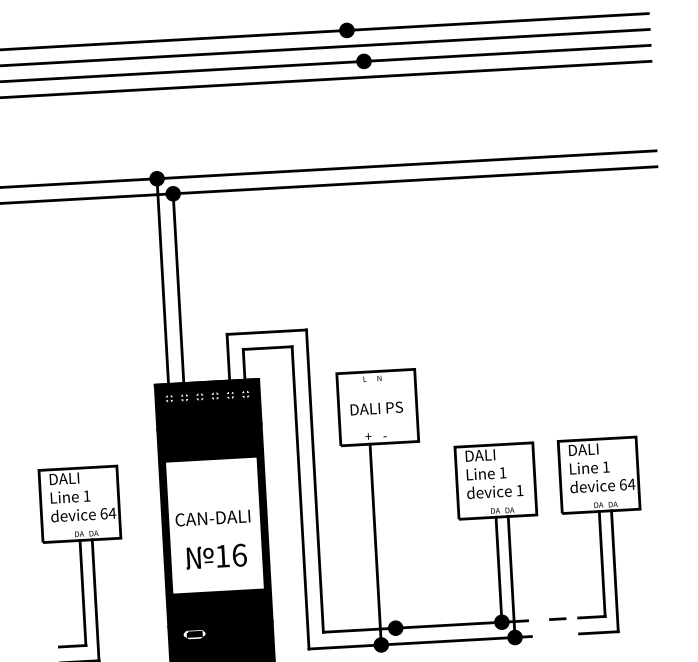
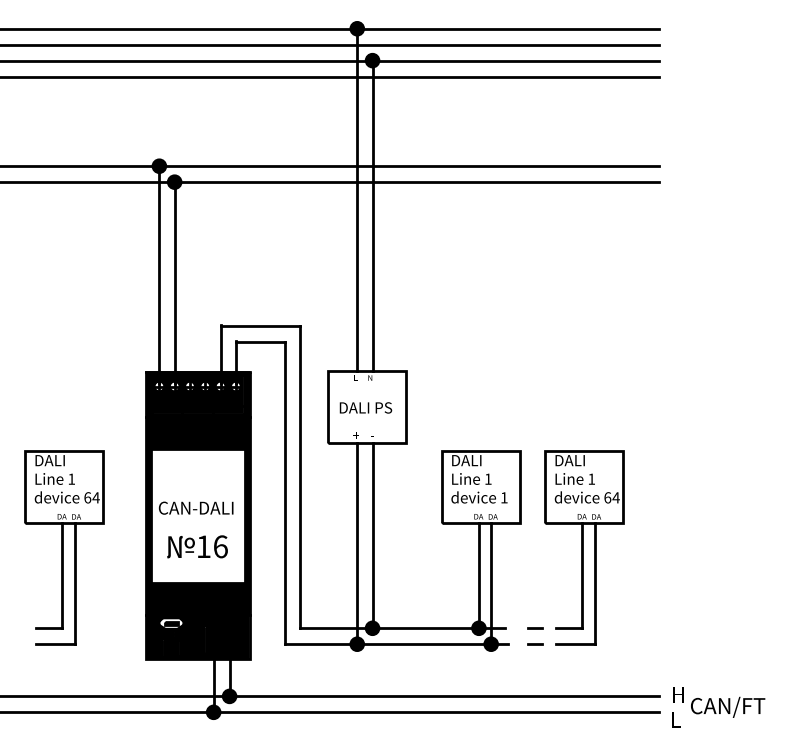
line: (356, 200) -> (357, 199), added
line: (372, 216) -> (372, 215), added
line: (390, 535) -> (372, 535), added
line: (559, 635) -> (535, 644), added

